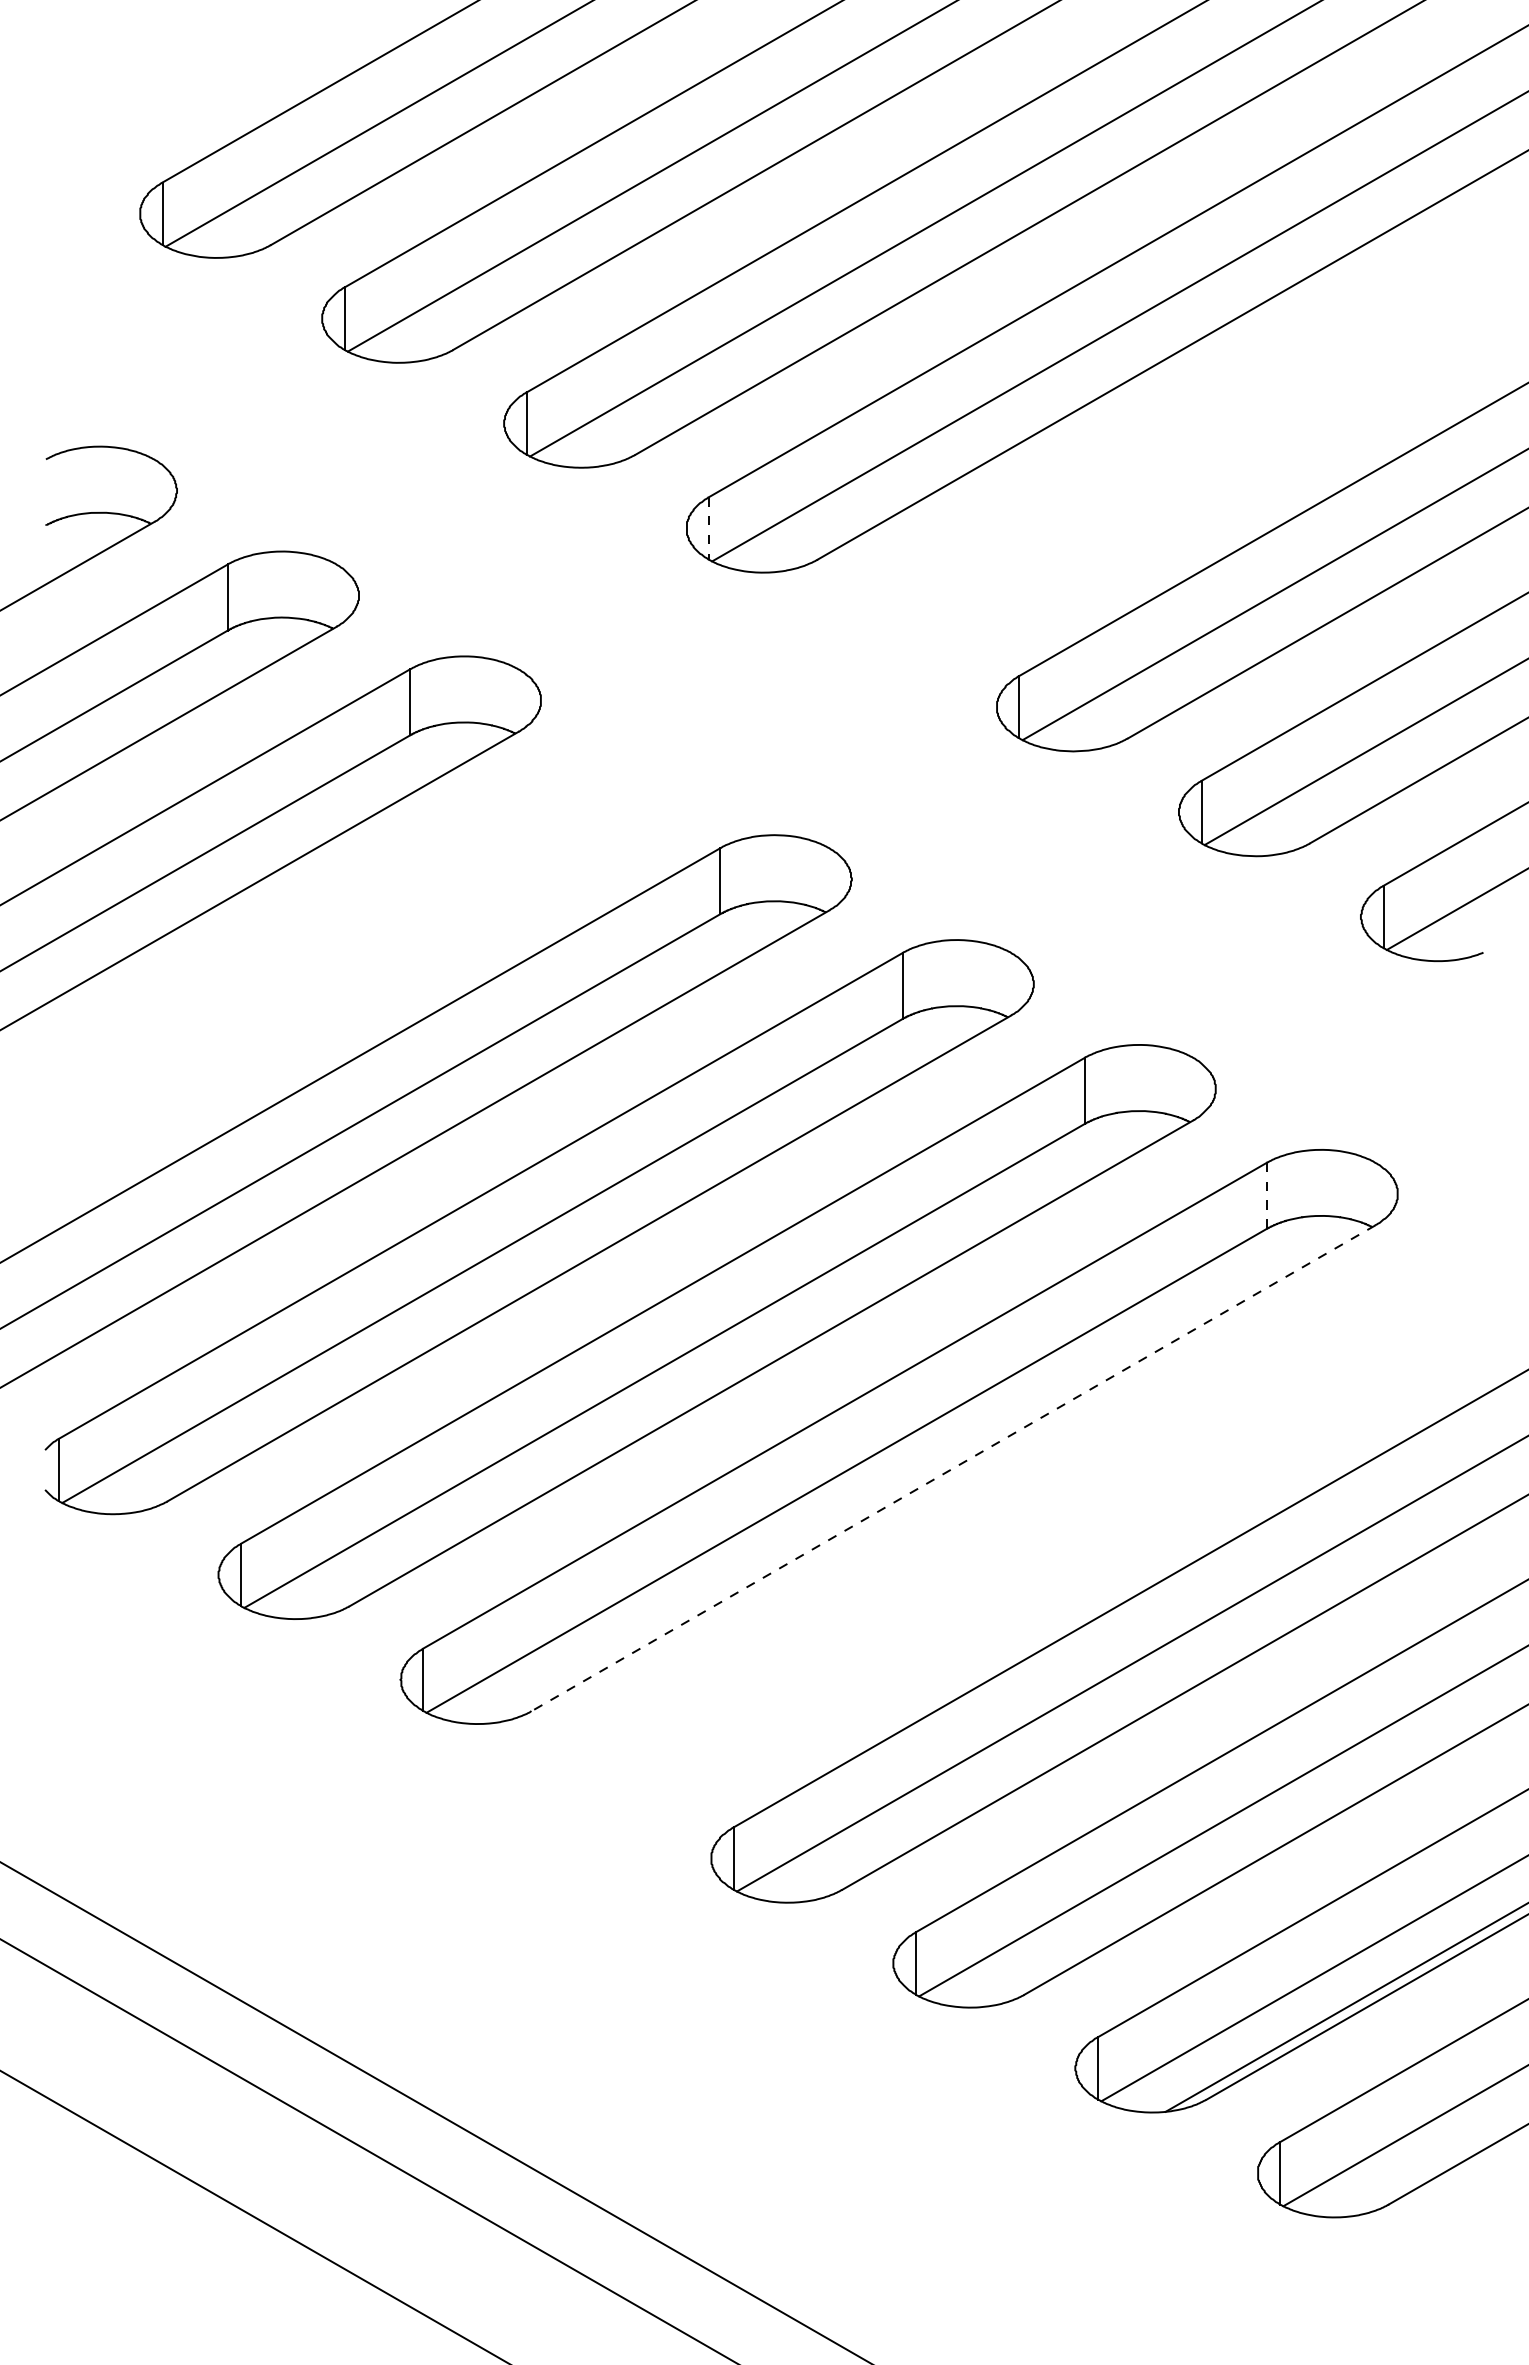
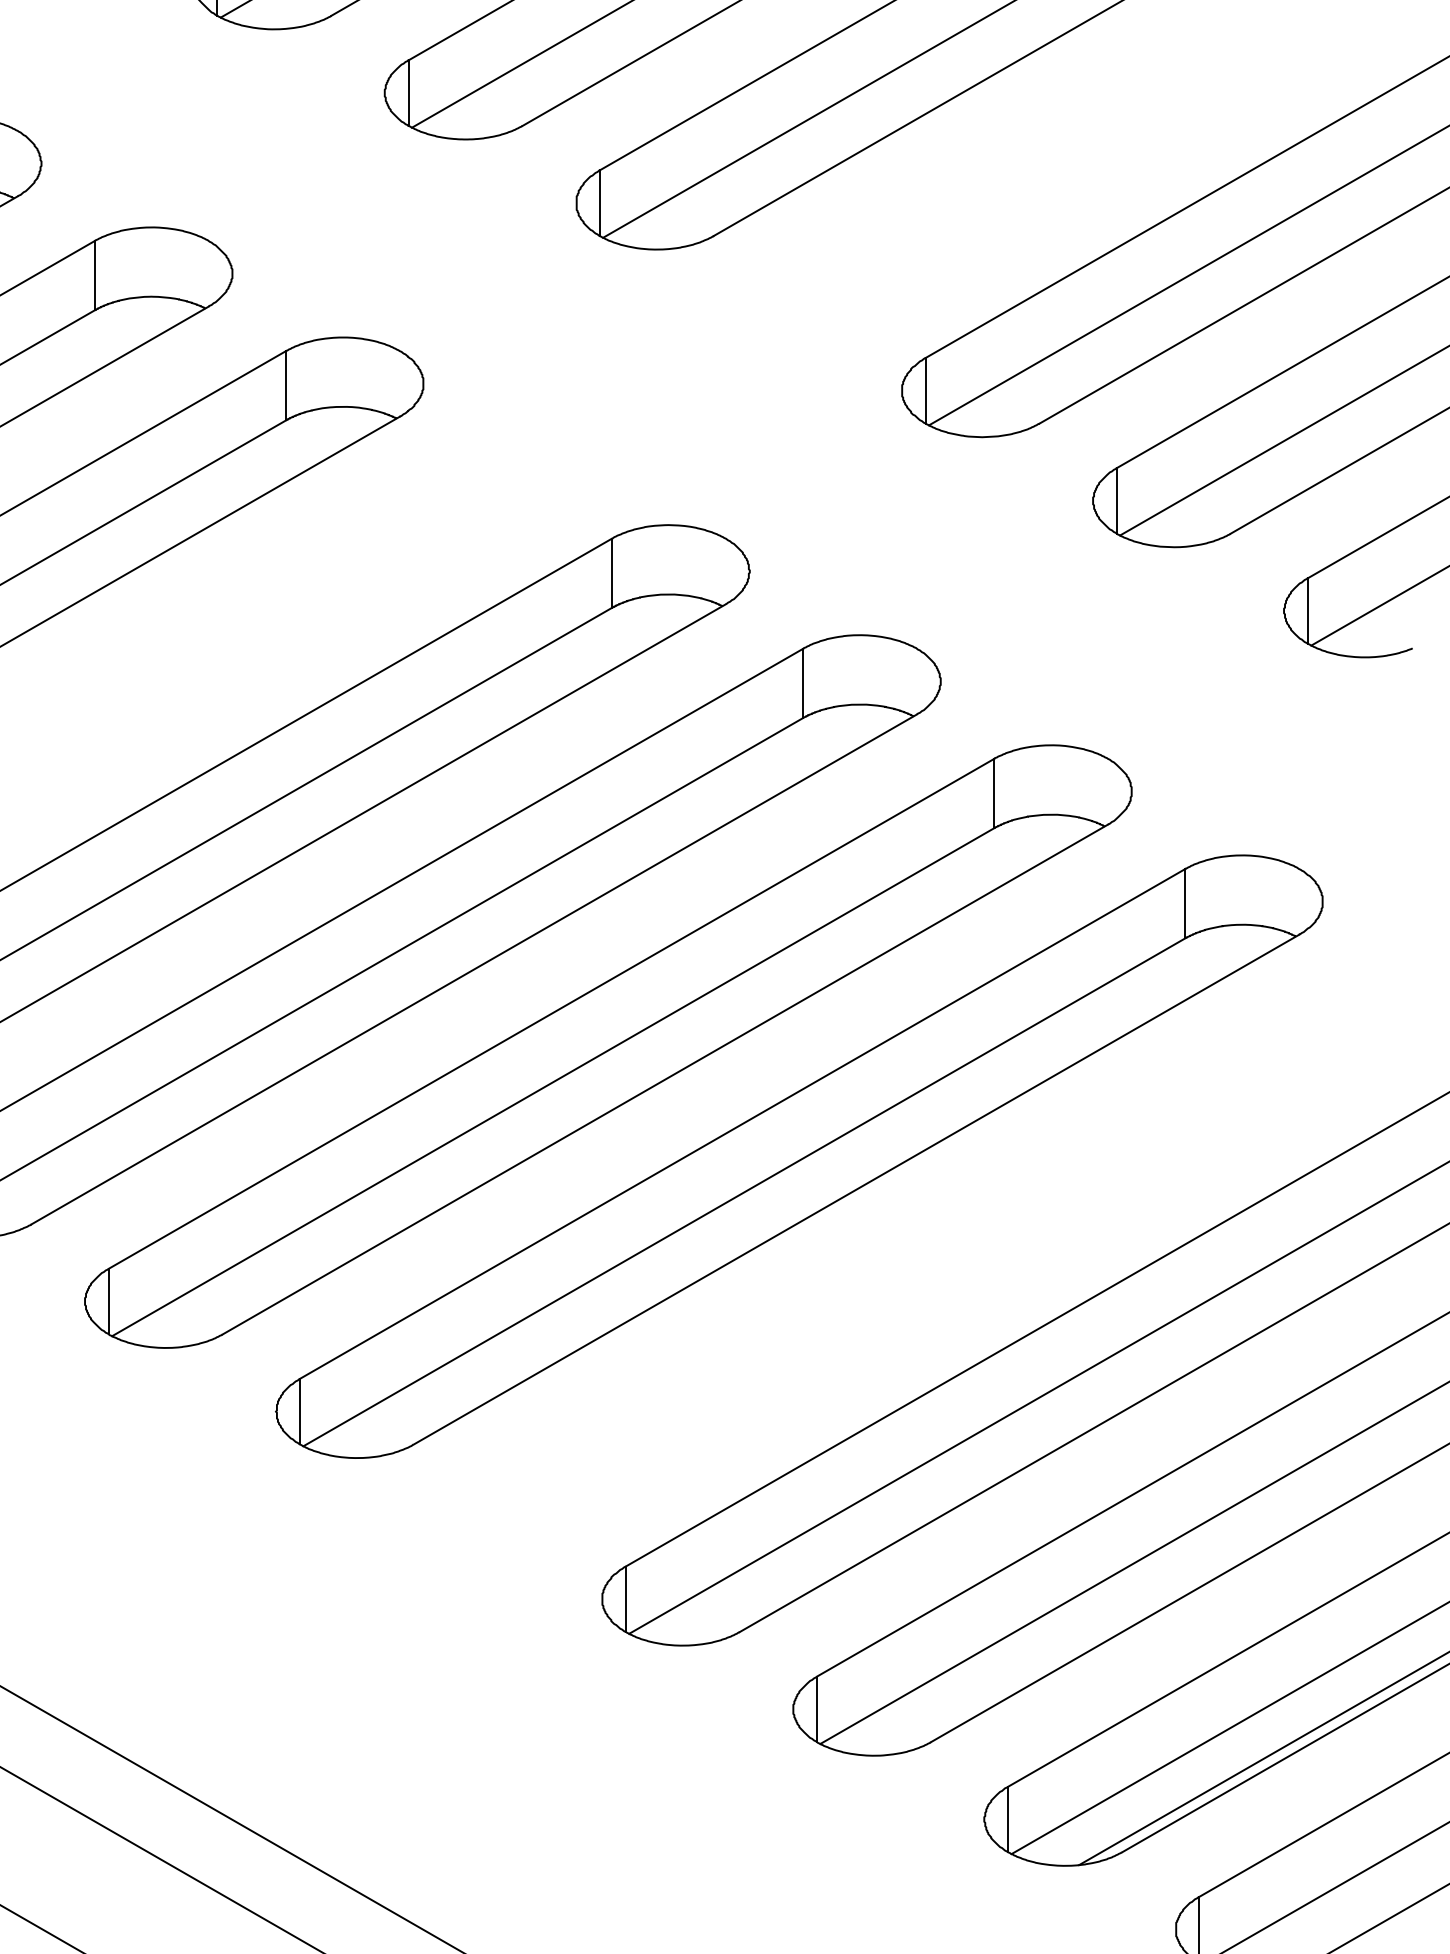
line: (709, 528) -> (600, 203), dashed -> solid
line: (1266, 1196) -> (1184, 904), dashed -> solid
line: (953, 1468) -> (856, 1189), dashed -> solid

